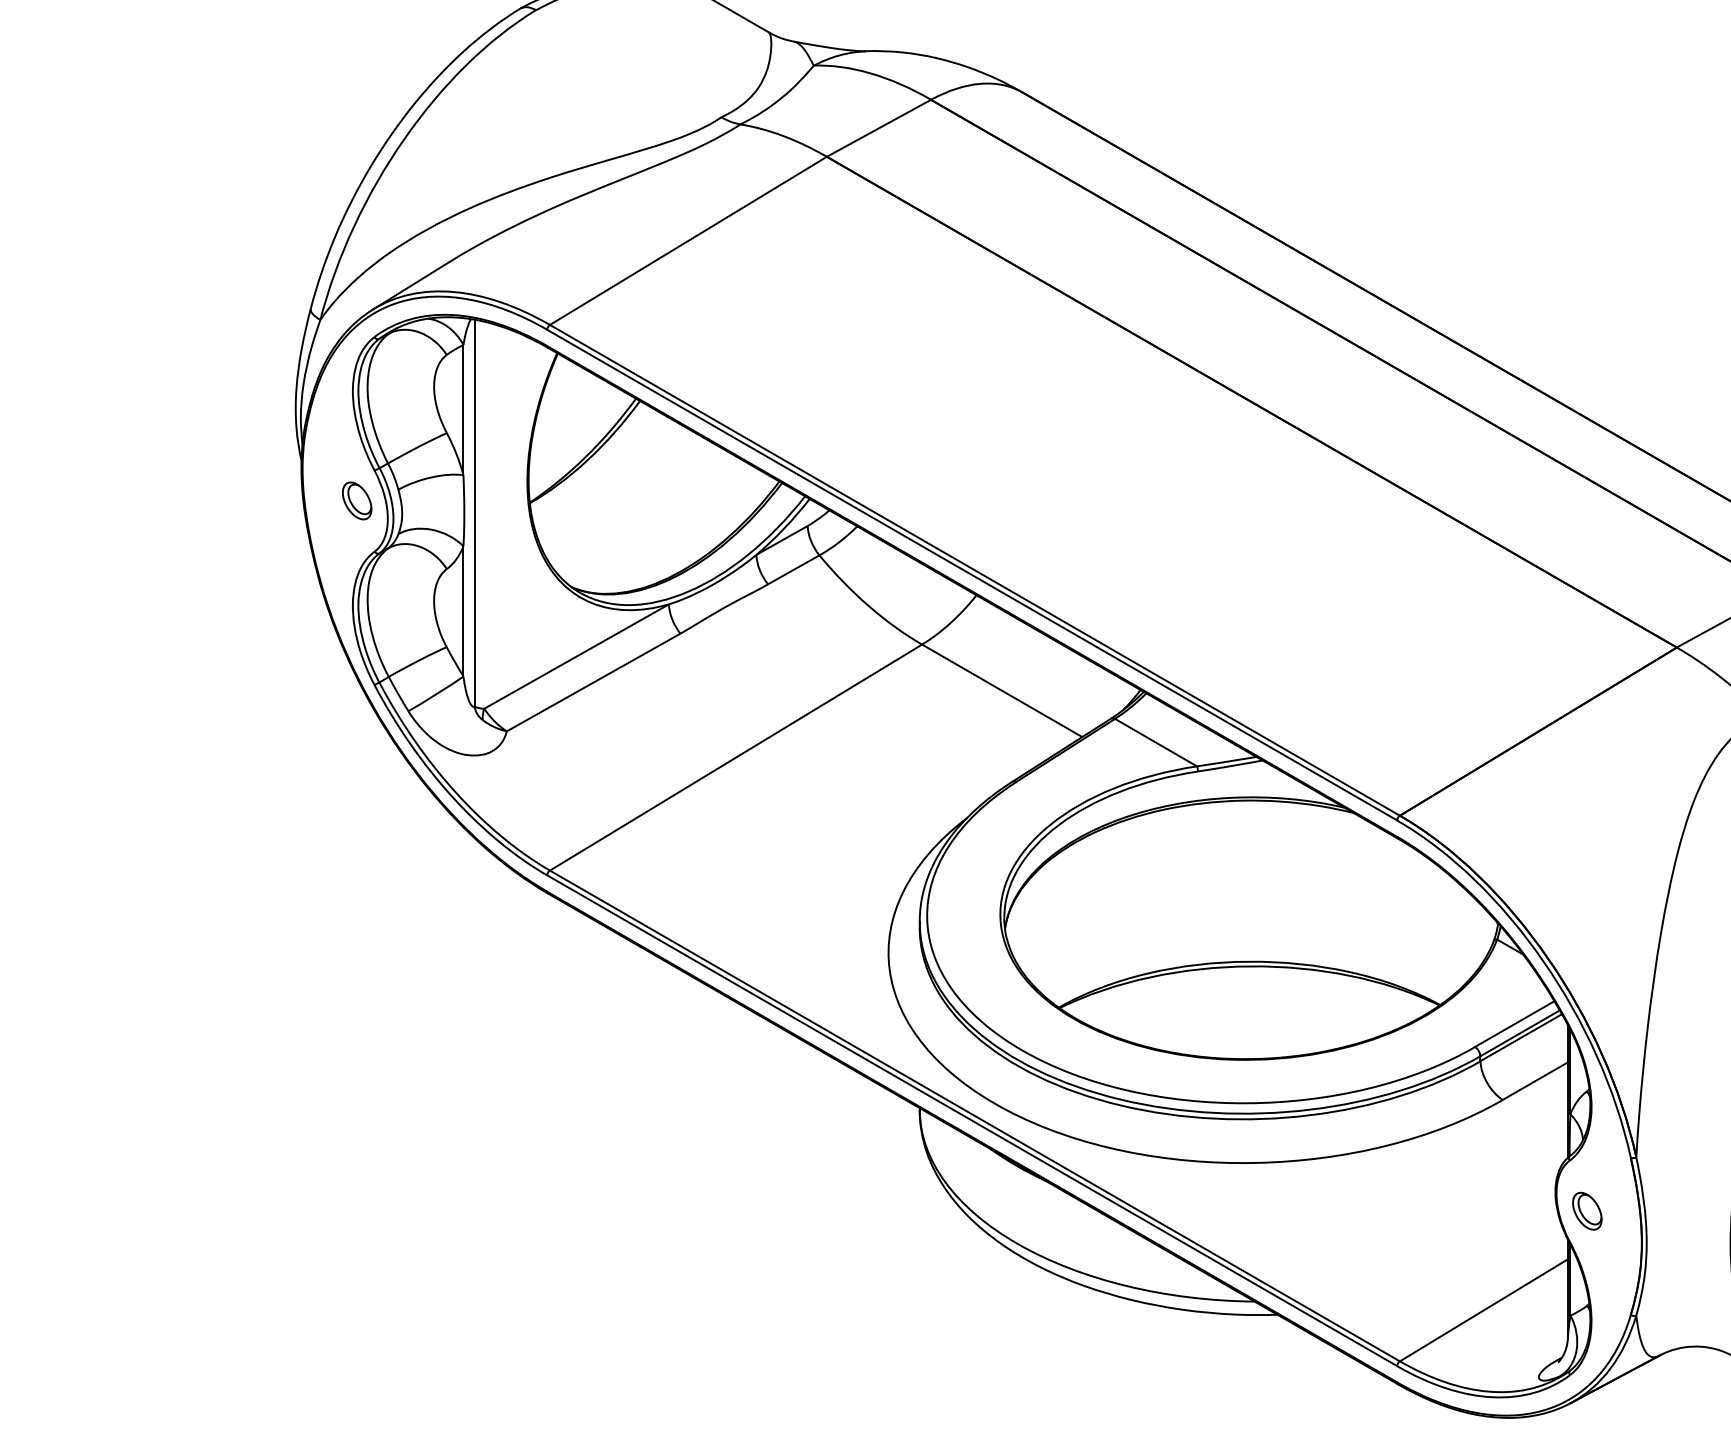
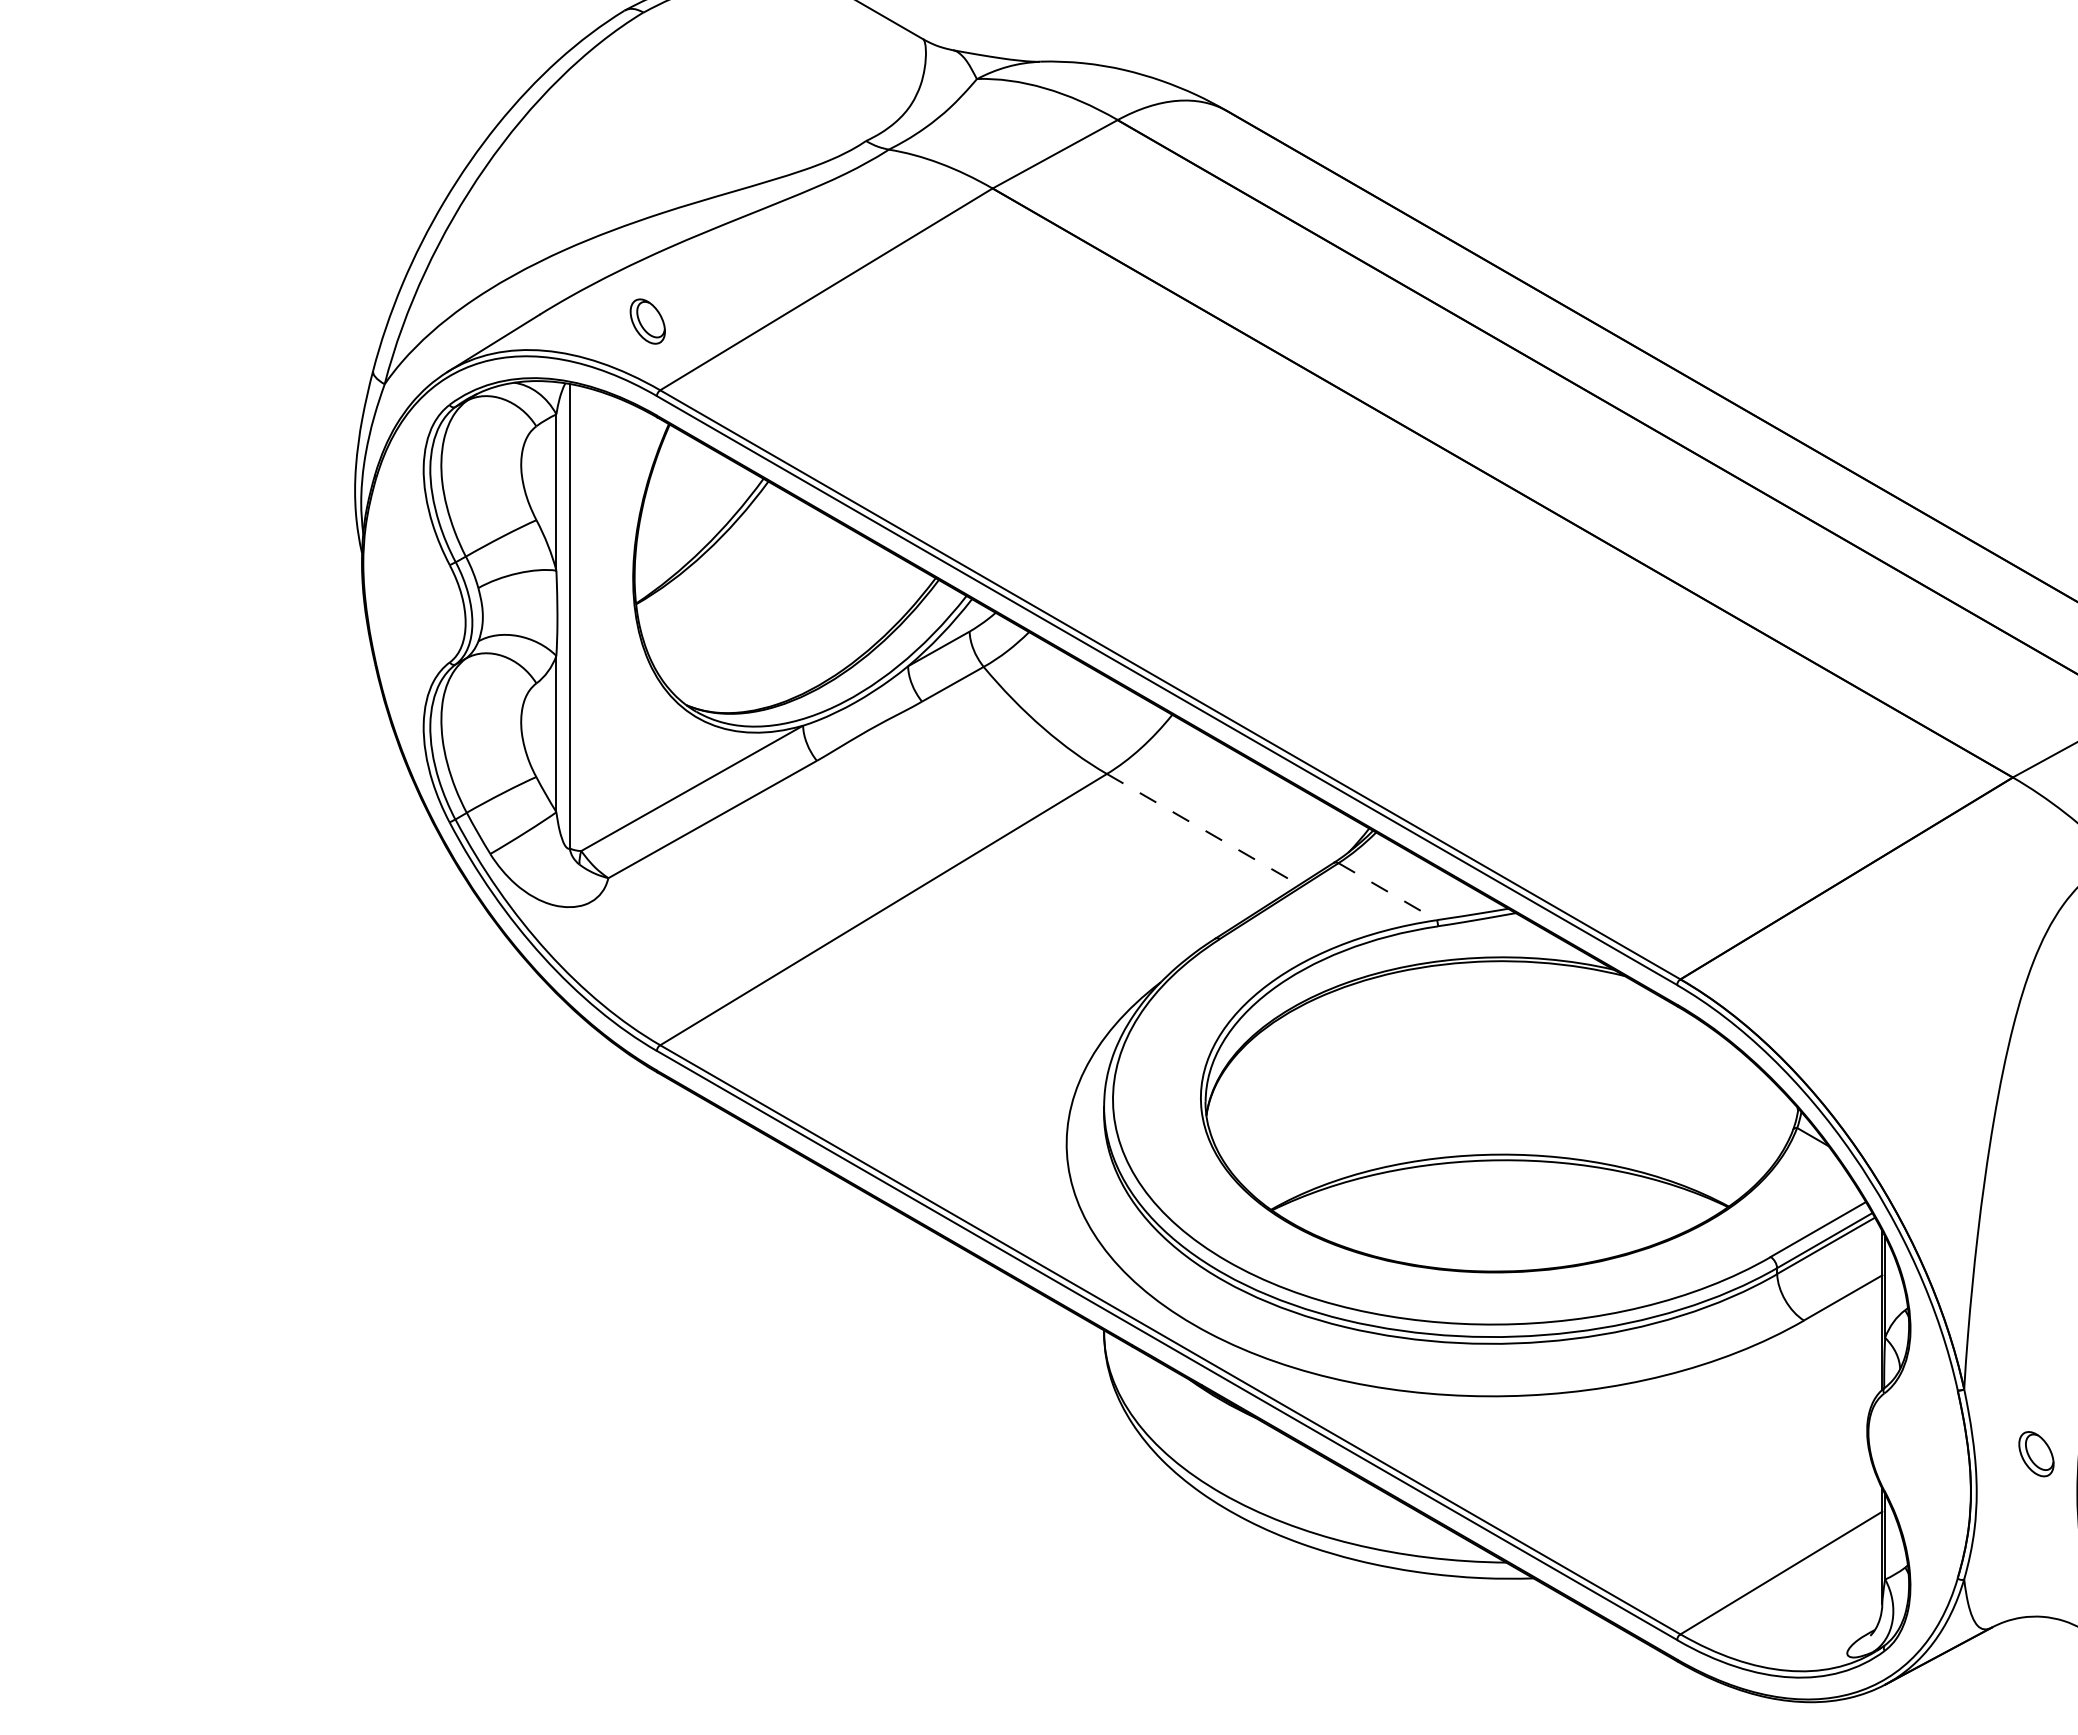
part: (356, 500) -> (647, 321), moved
line: (1002, 690) -> (1203, 829), solid -> dashed
line: (1155, 742) -> (1387, 891), solid -> dashed
part: (1587, 1211) -> (2036, 1454), moved

